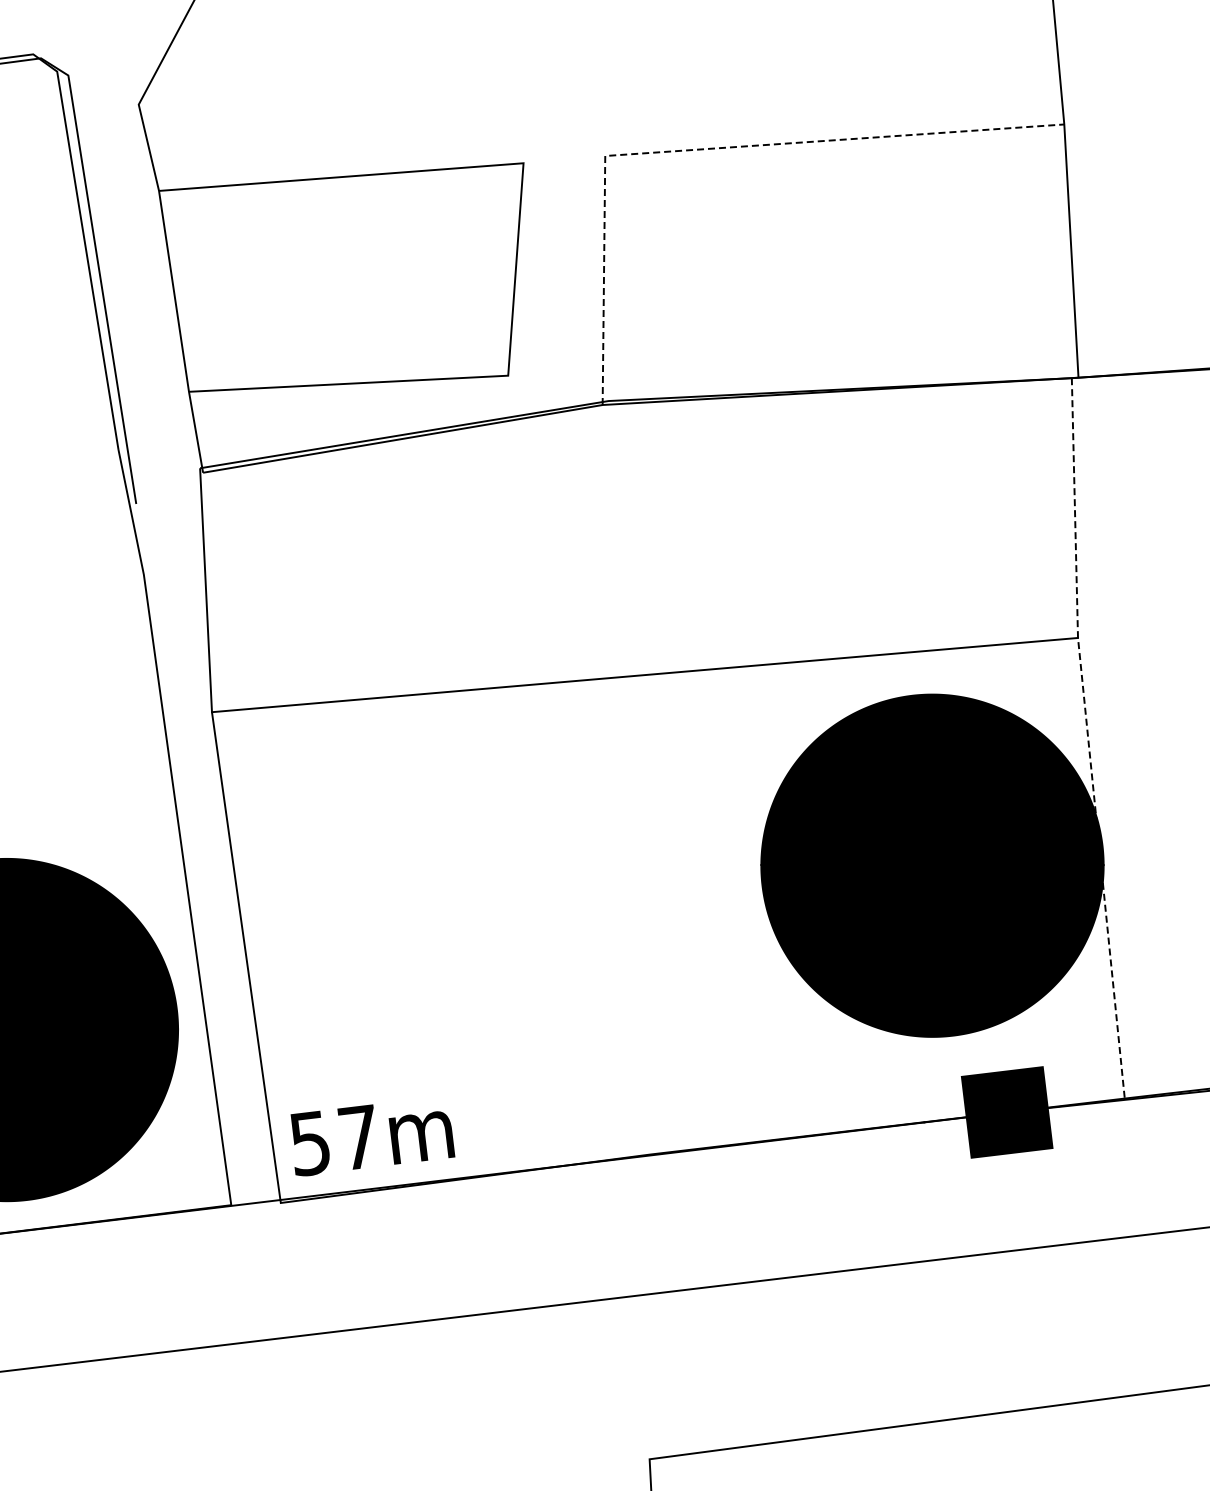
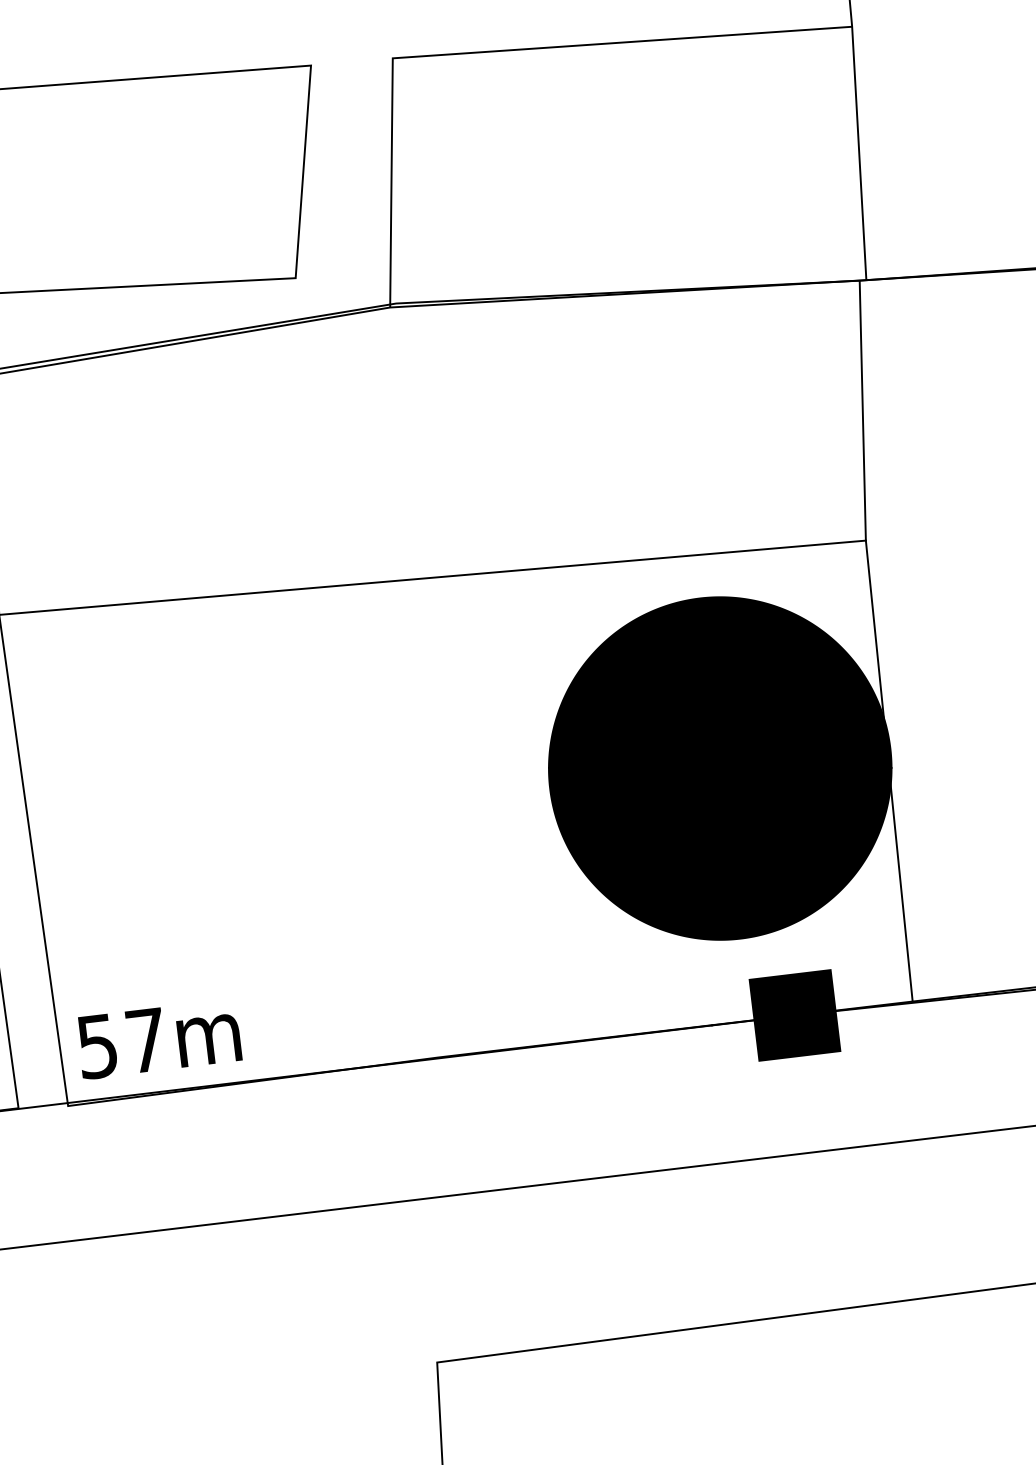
line: (709, 148) -> (497, 50), dashed -> solid
line: (1088, 738) -> (876, 641), dashed -> solid

